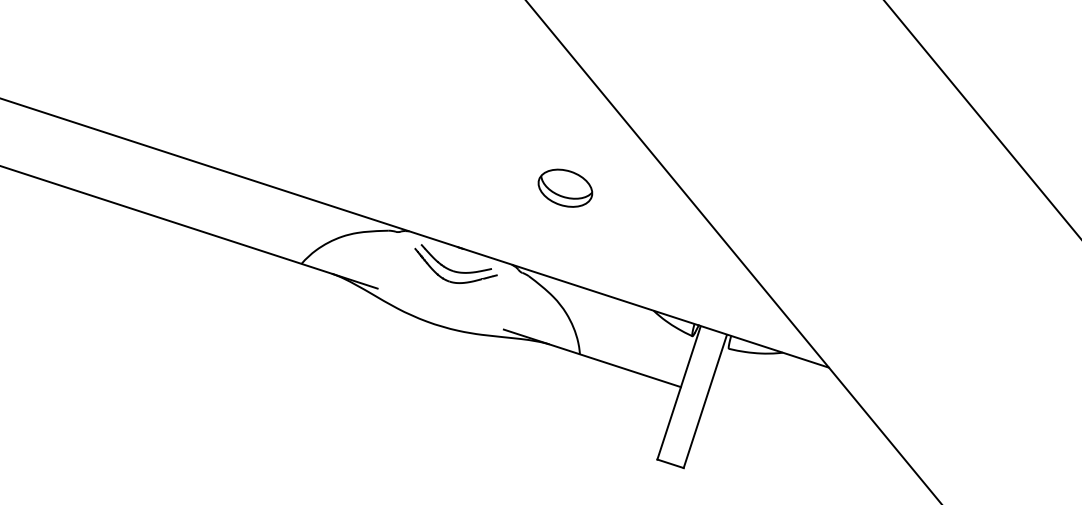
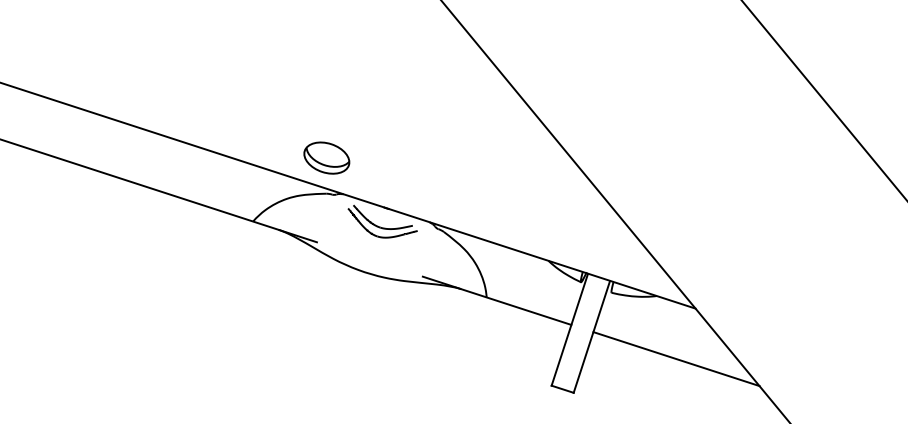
part: (565, 187) -> (326, 157), moved
line: (806, 427) -> (676, 358), added

